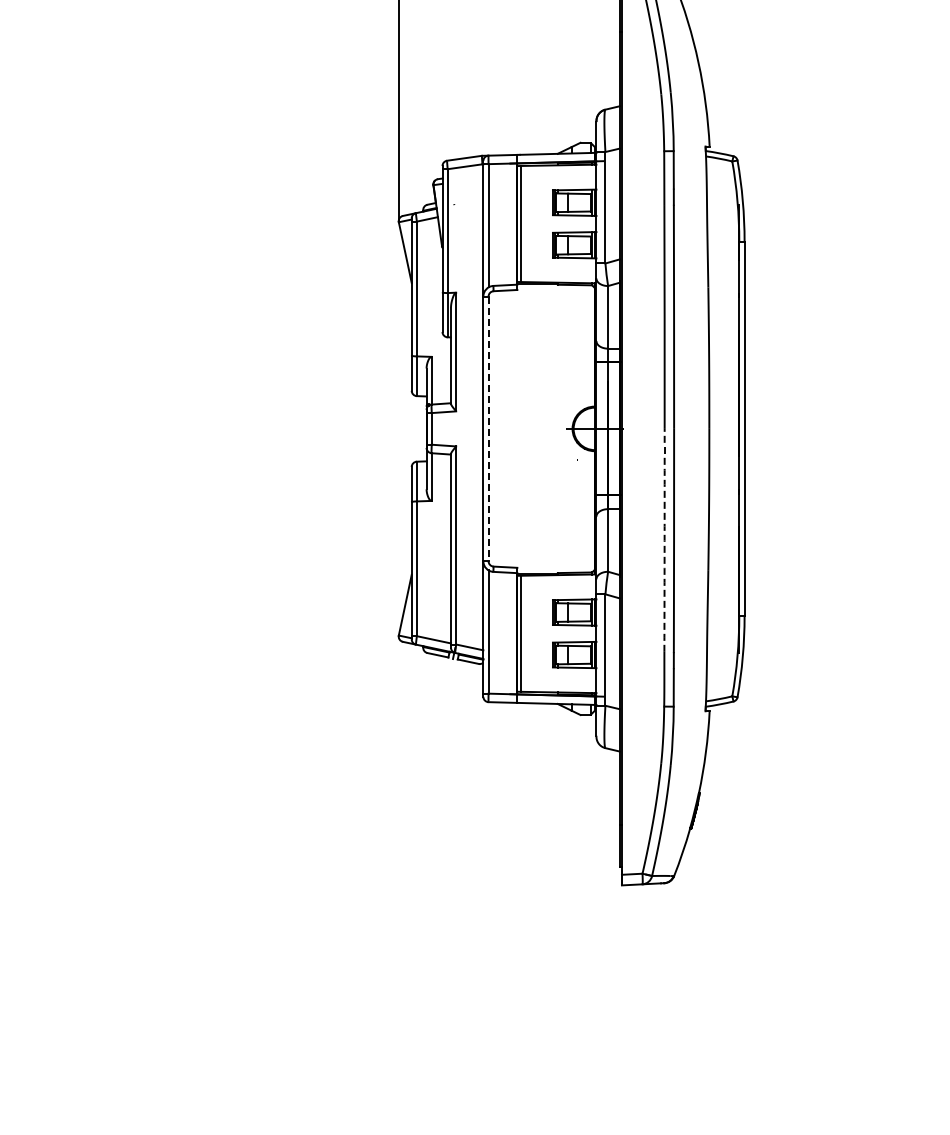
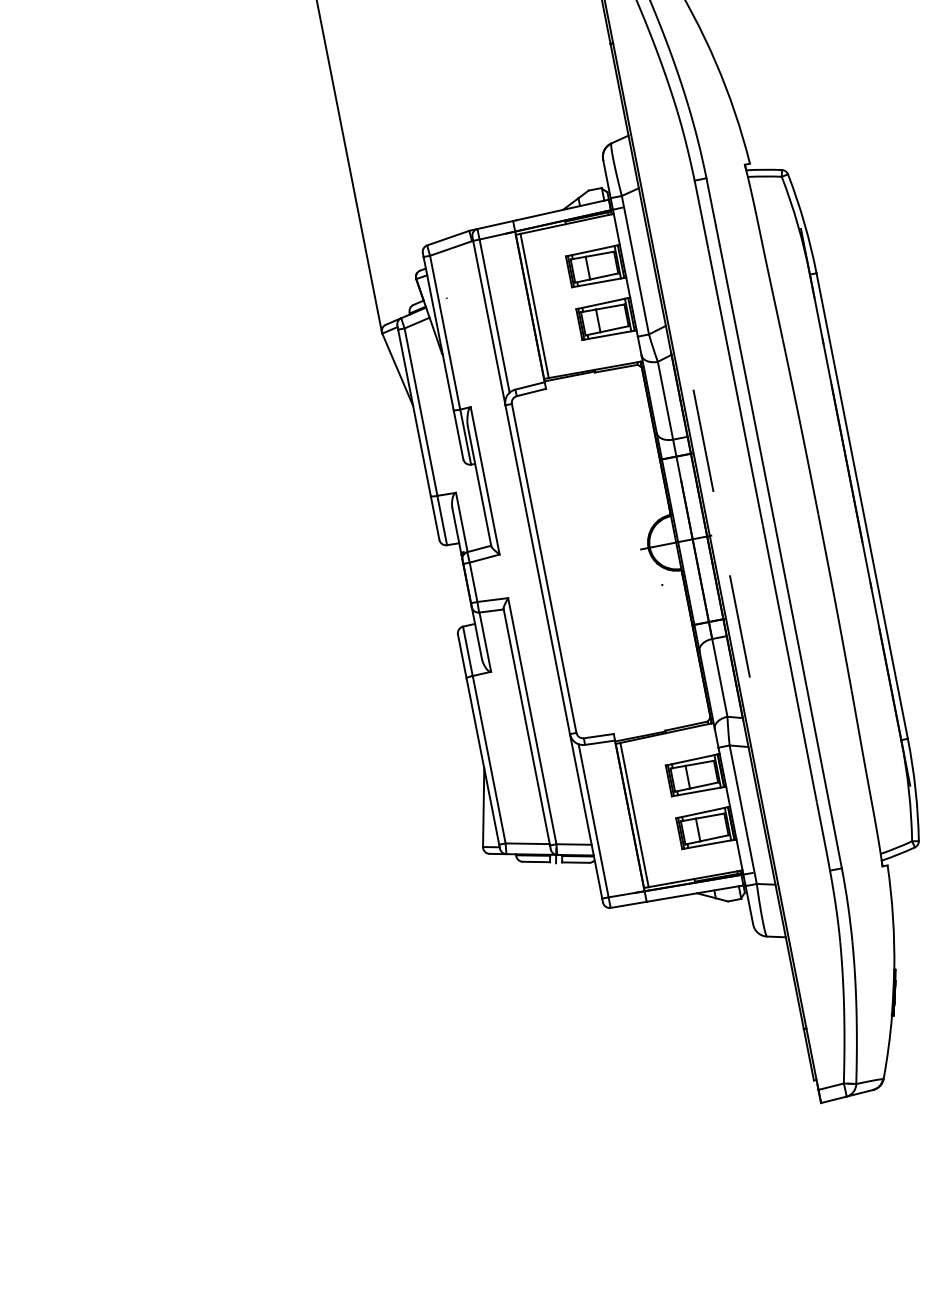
line: (631, 354) -> (703, 441), added
line: (488, 429) -> (544, 569), dashed -> solid
line: (630, 503) -> (738, 626), added
arc: (664, 540) -> (789, 664), dashed -> solid

